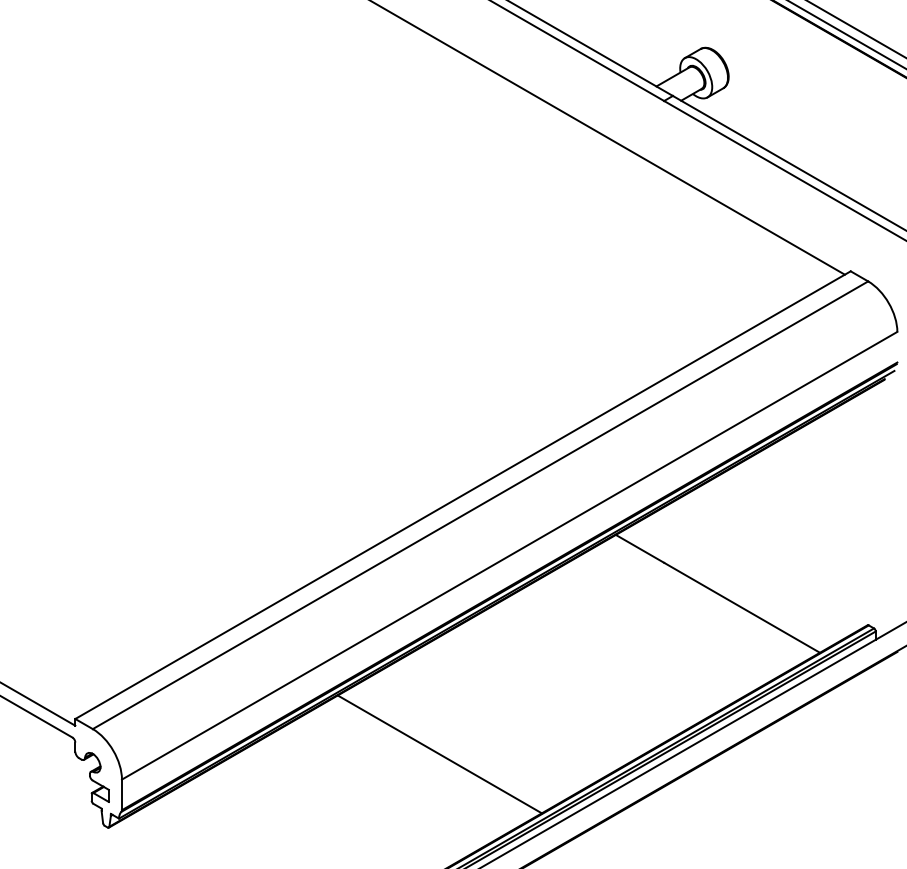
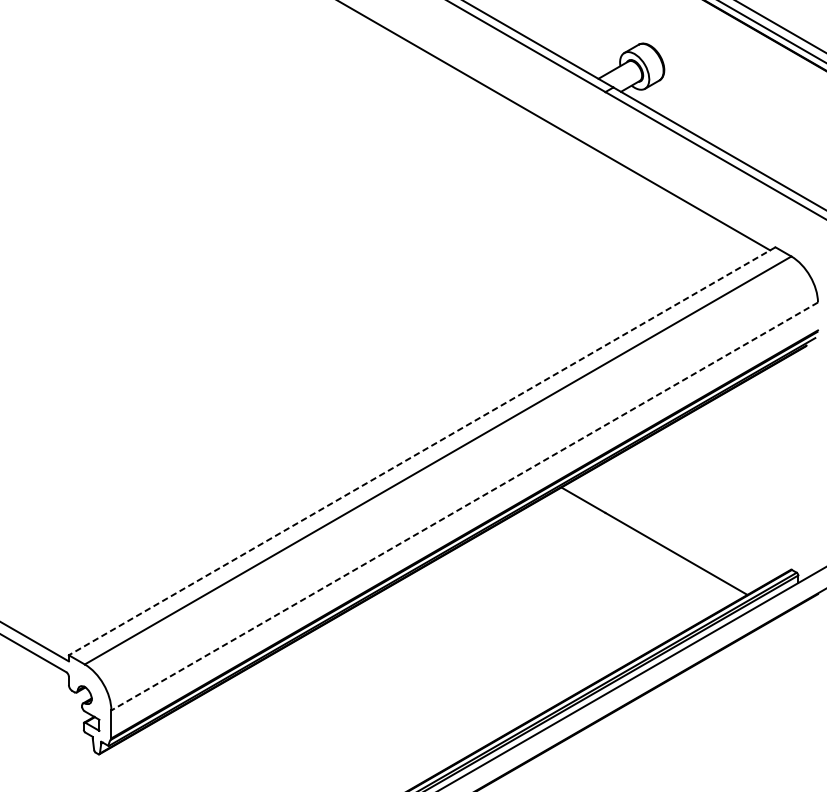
line: (463, 495) -> (422, 451), solid -> dashed
line: (509, 555) -> (464, 506), solid -> dashed
line: (439, 754) -> (400, 687), removed

